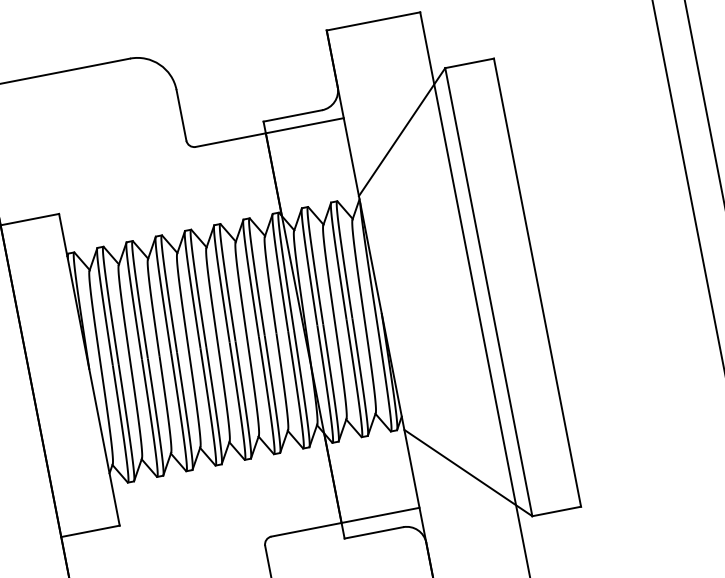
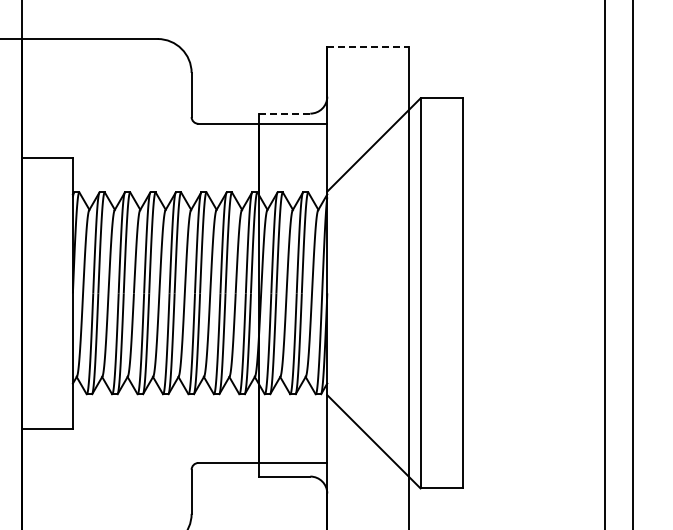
line: (372, 21) -> (367, 47), solid -> dashed
line: (293, 115) -> (285, 113), solid -> dashed

